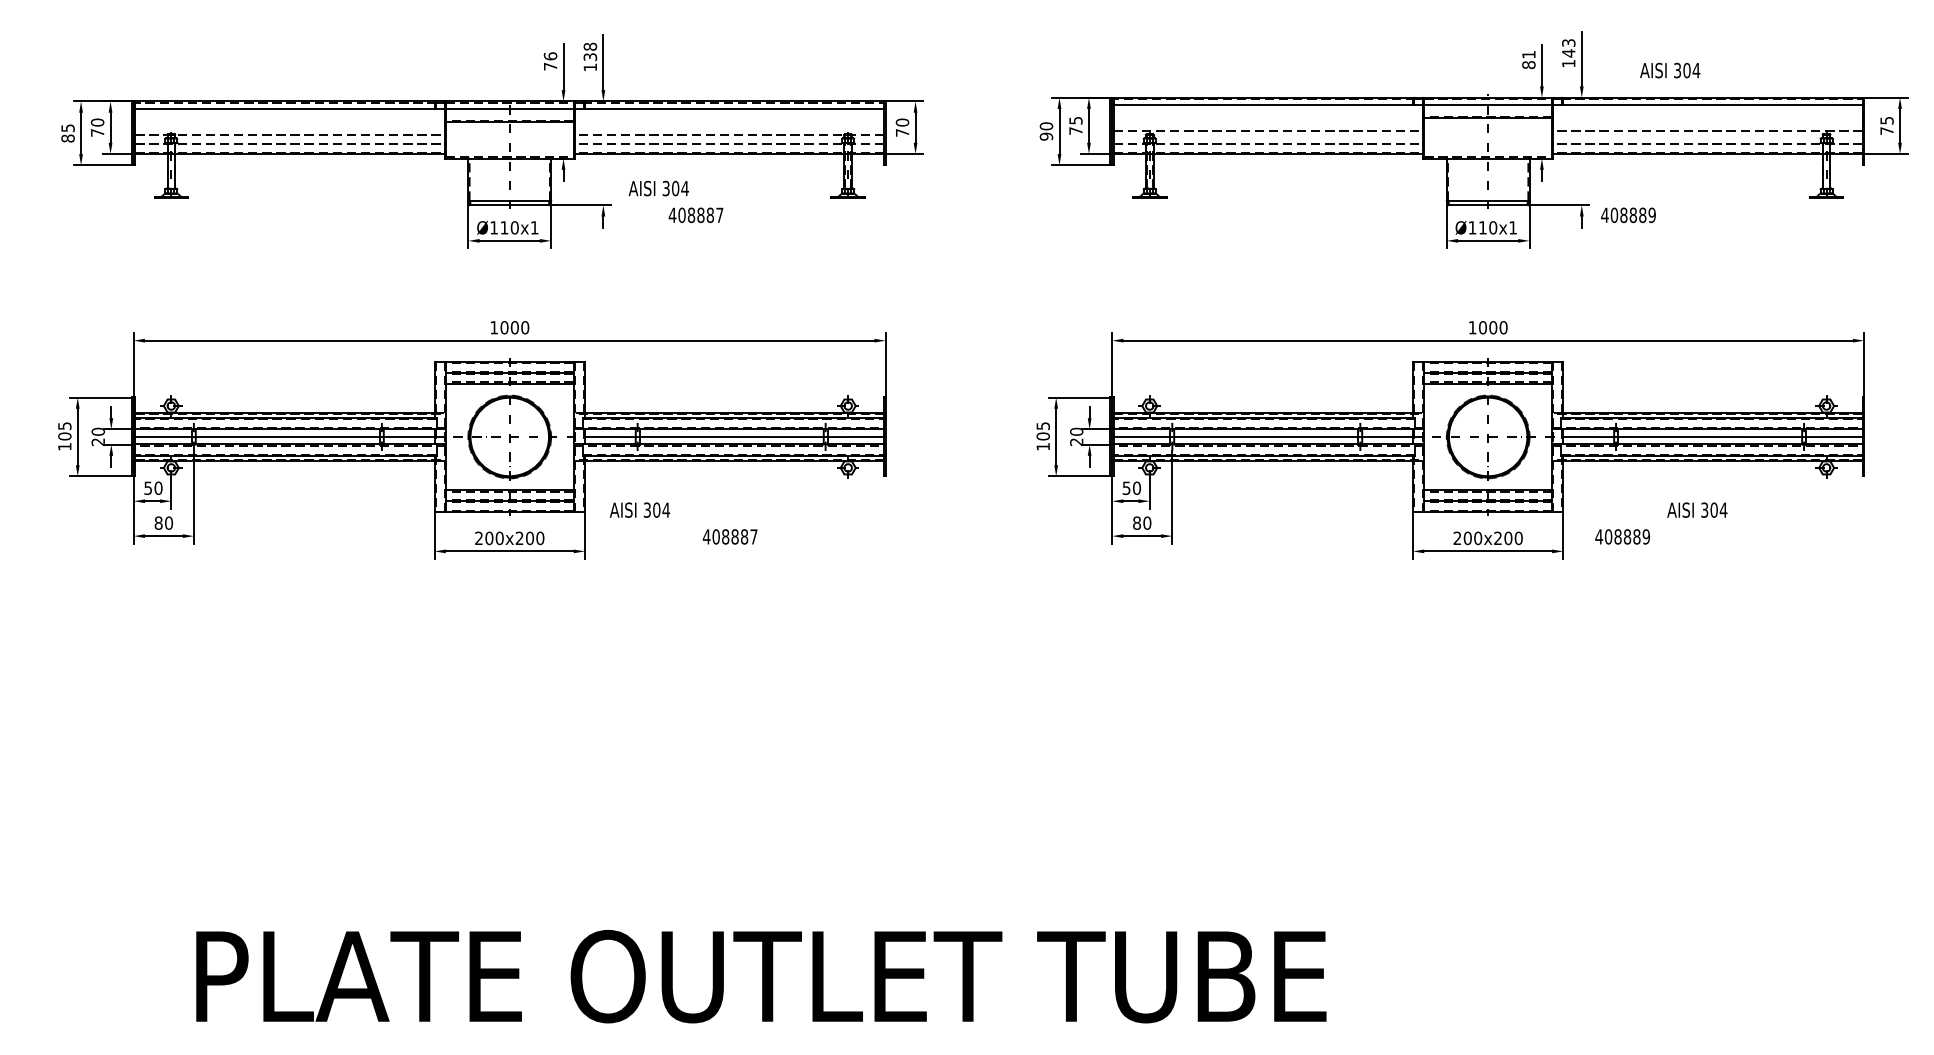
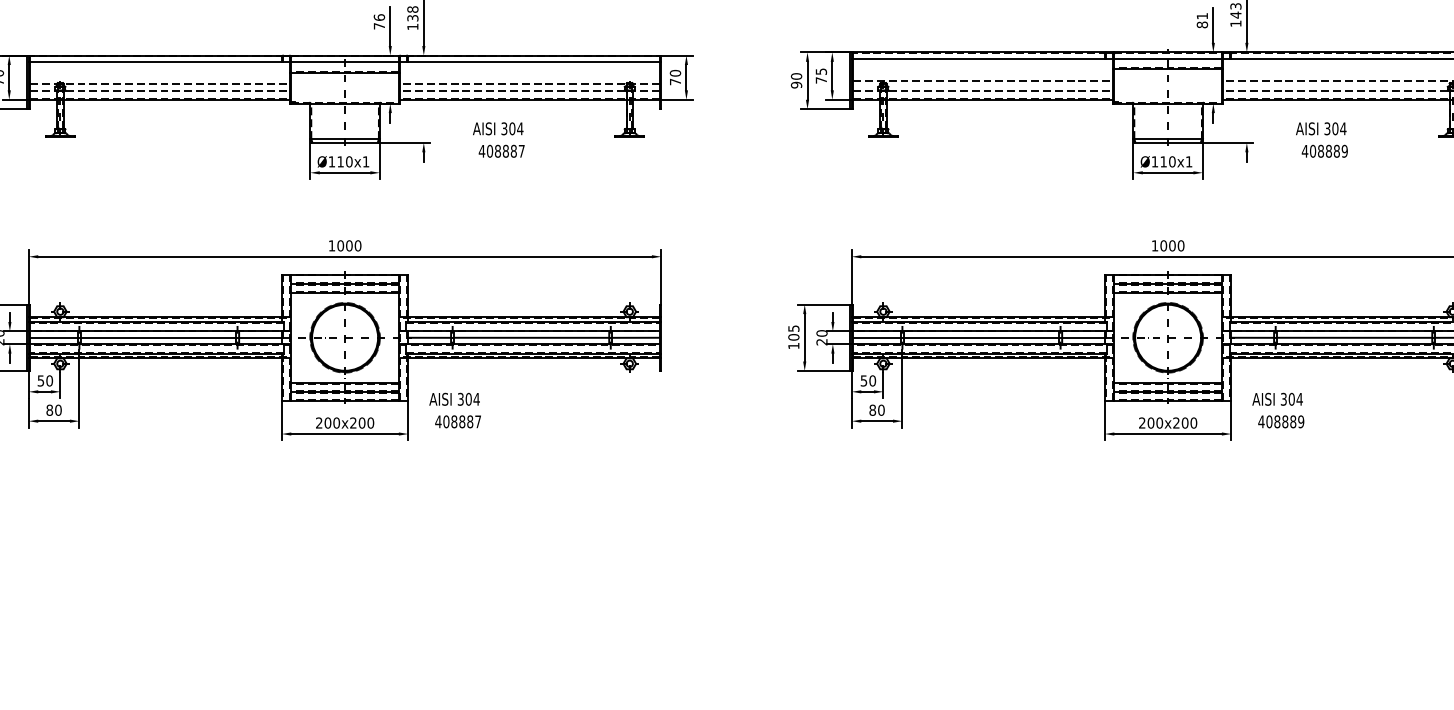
text: (1670, 70) -> (1321, 128), moved
text: (658, 188) -> (497, 128), moved
text: (1628, 215) -> (1324, 151), moved
text: (1697, 509) -> (1277, 398), moved
text: (729, 536) -> (457, 421), moved

